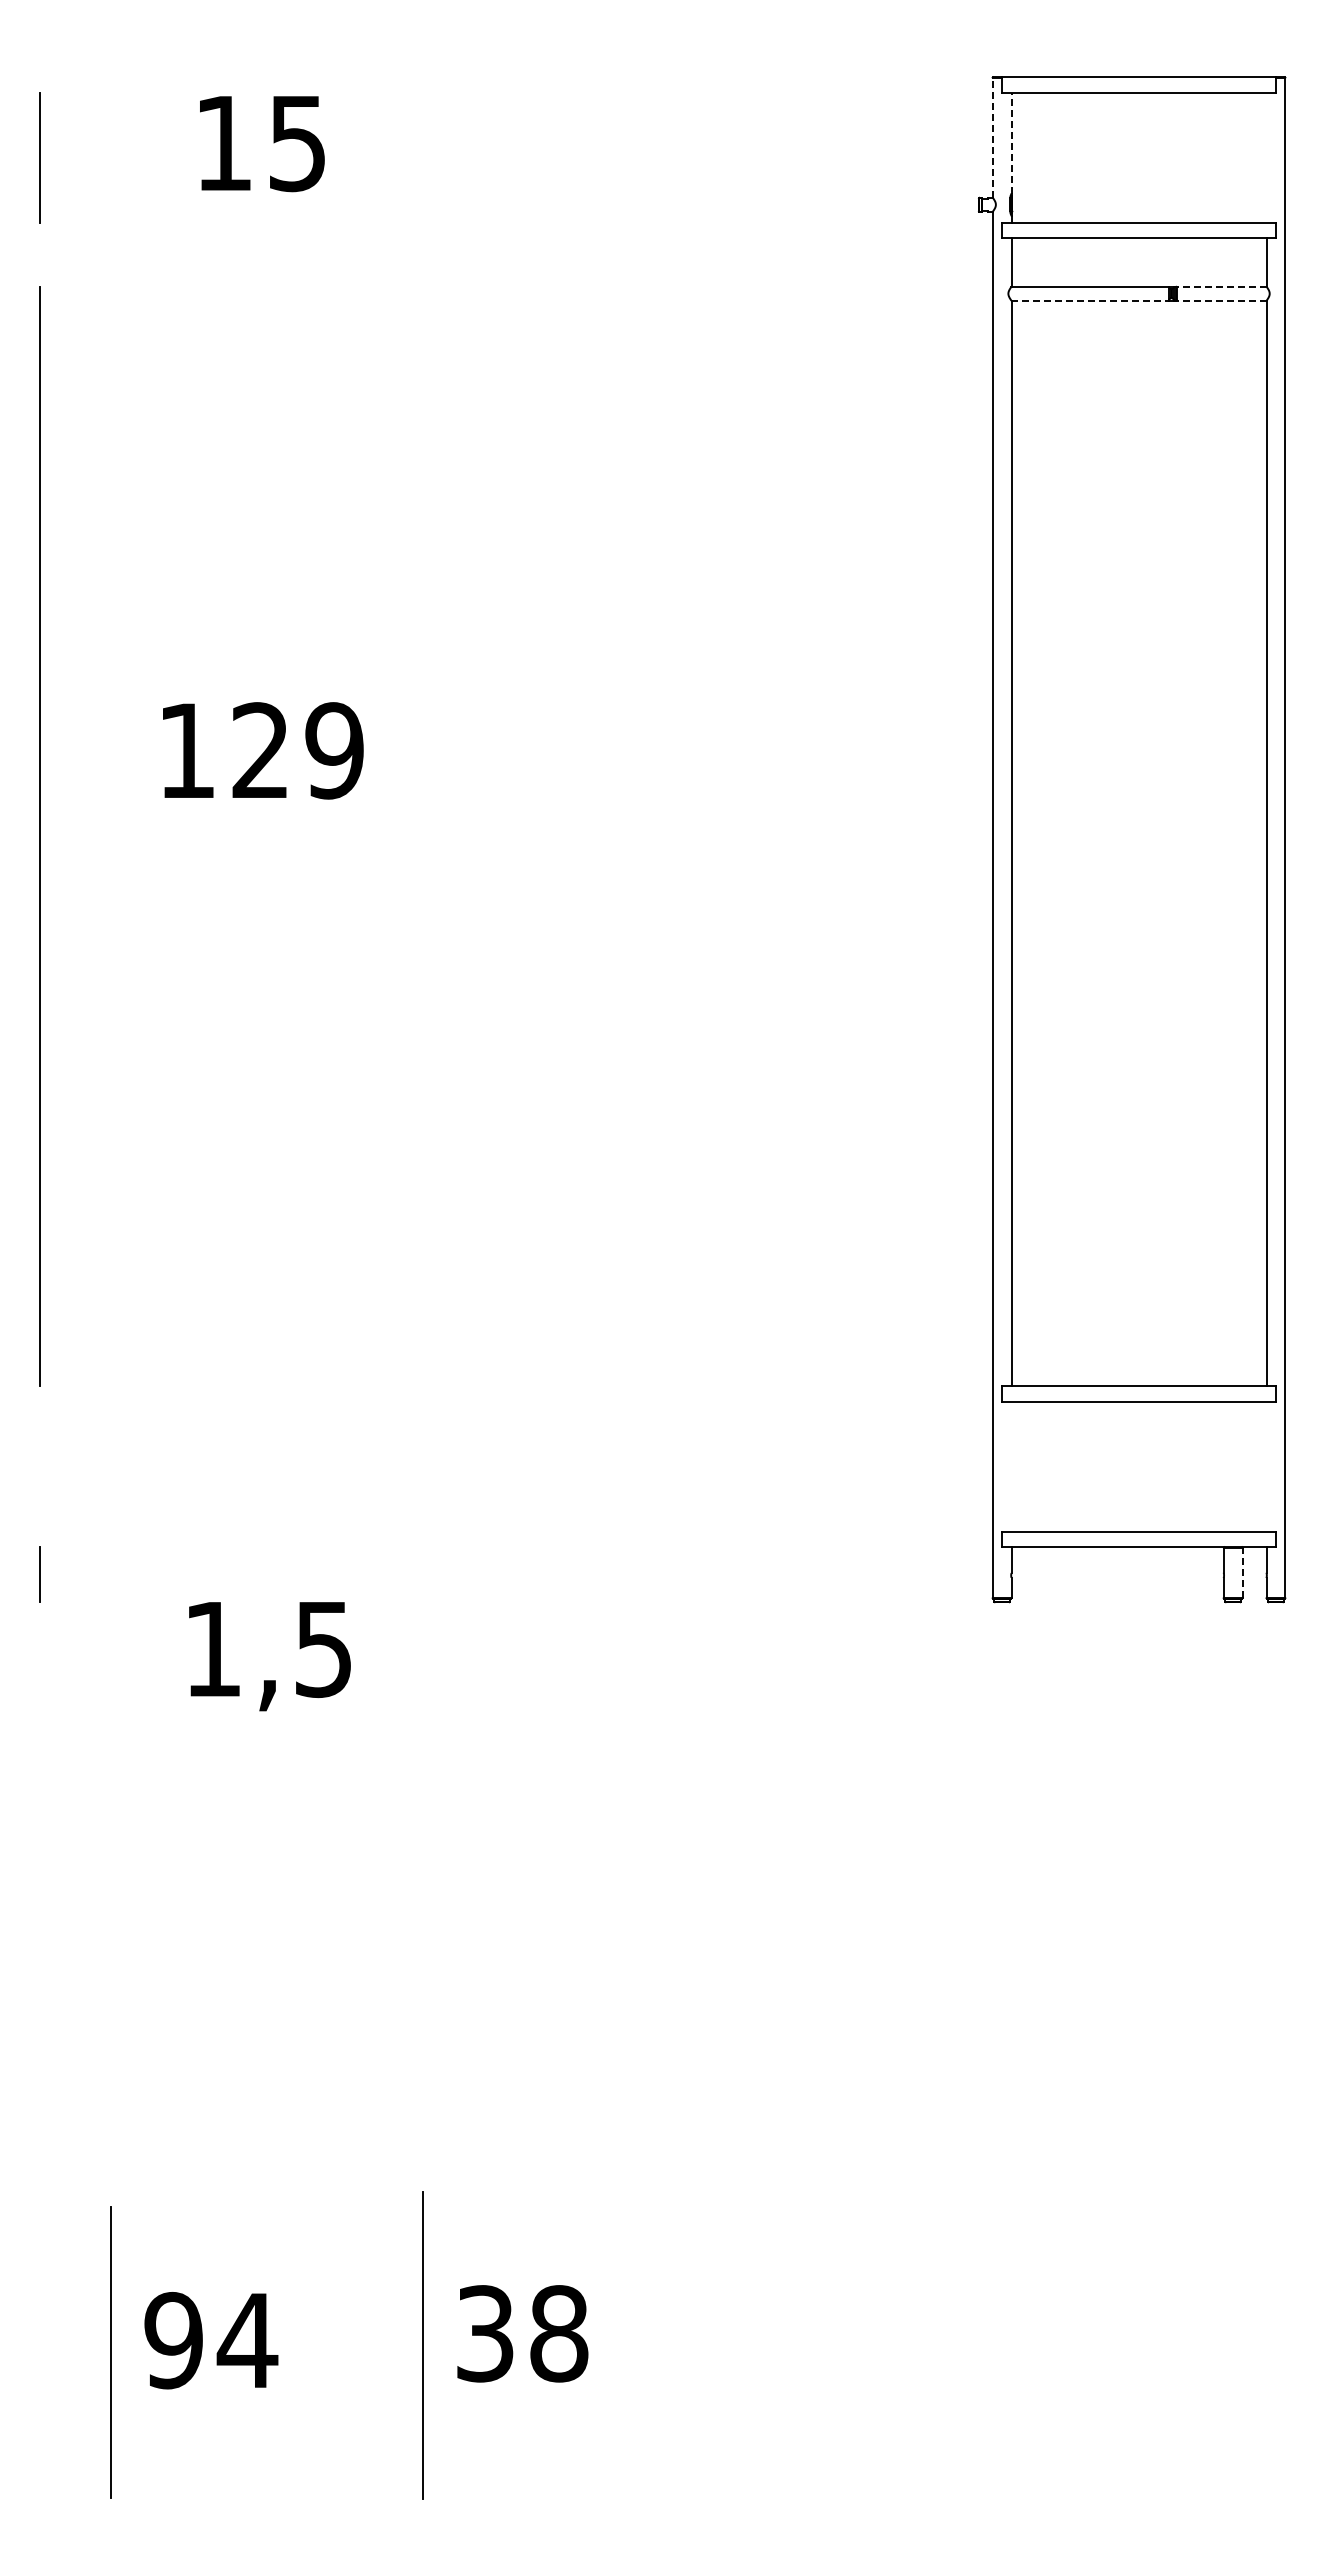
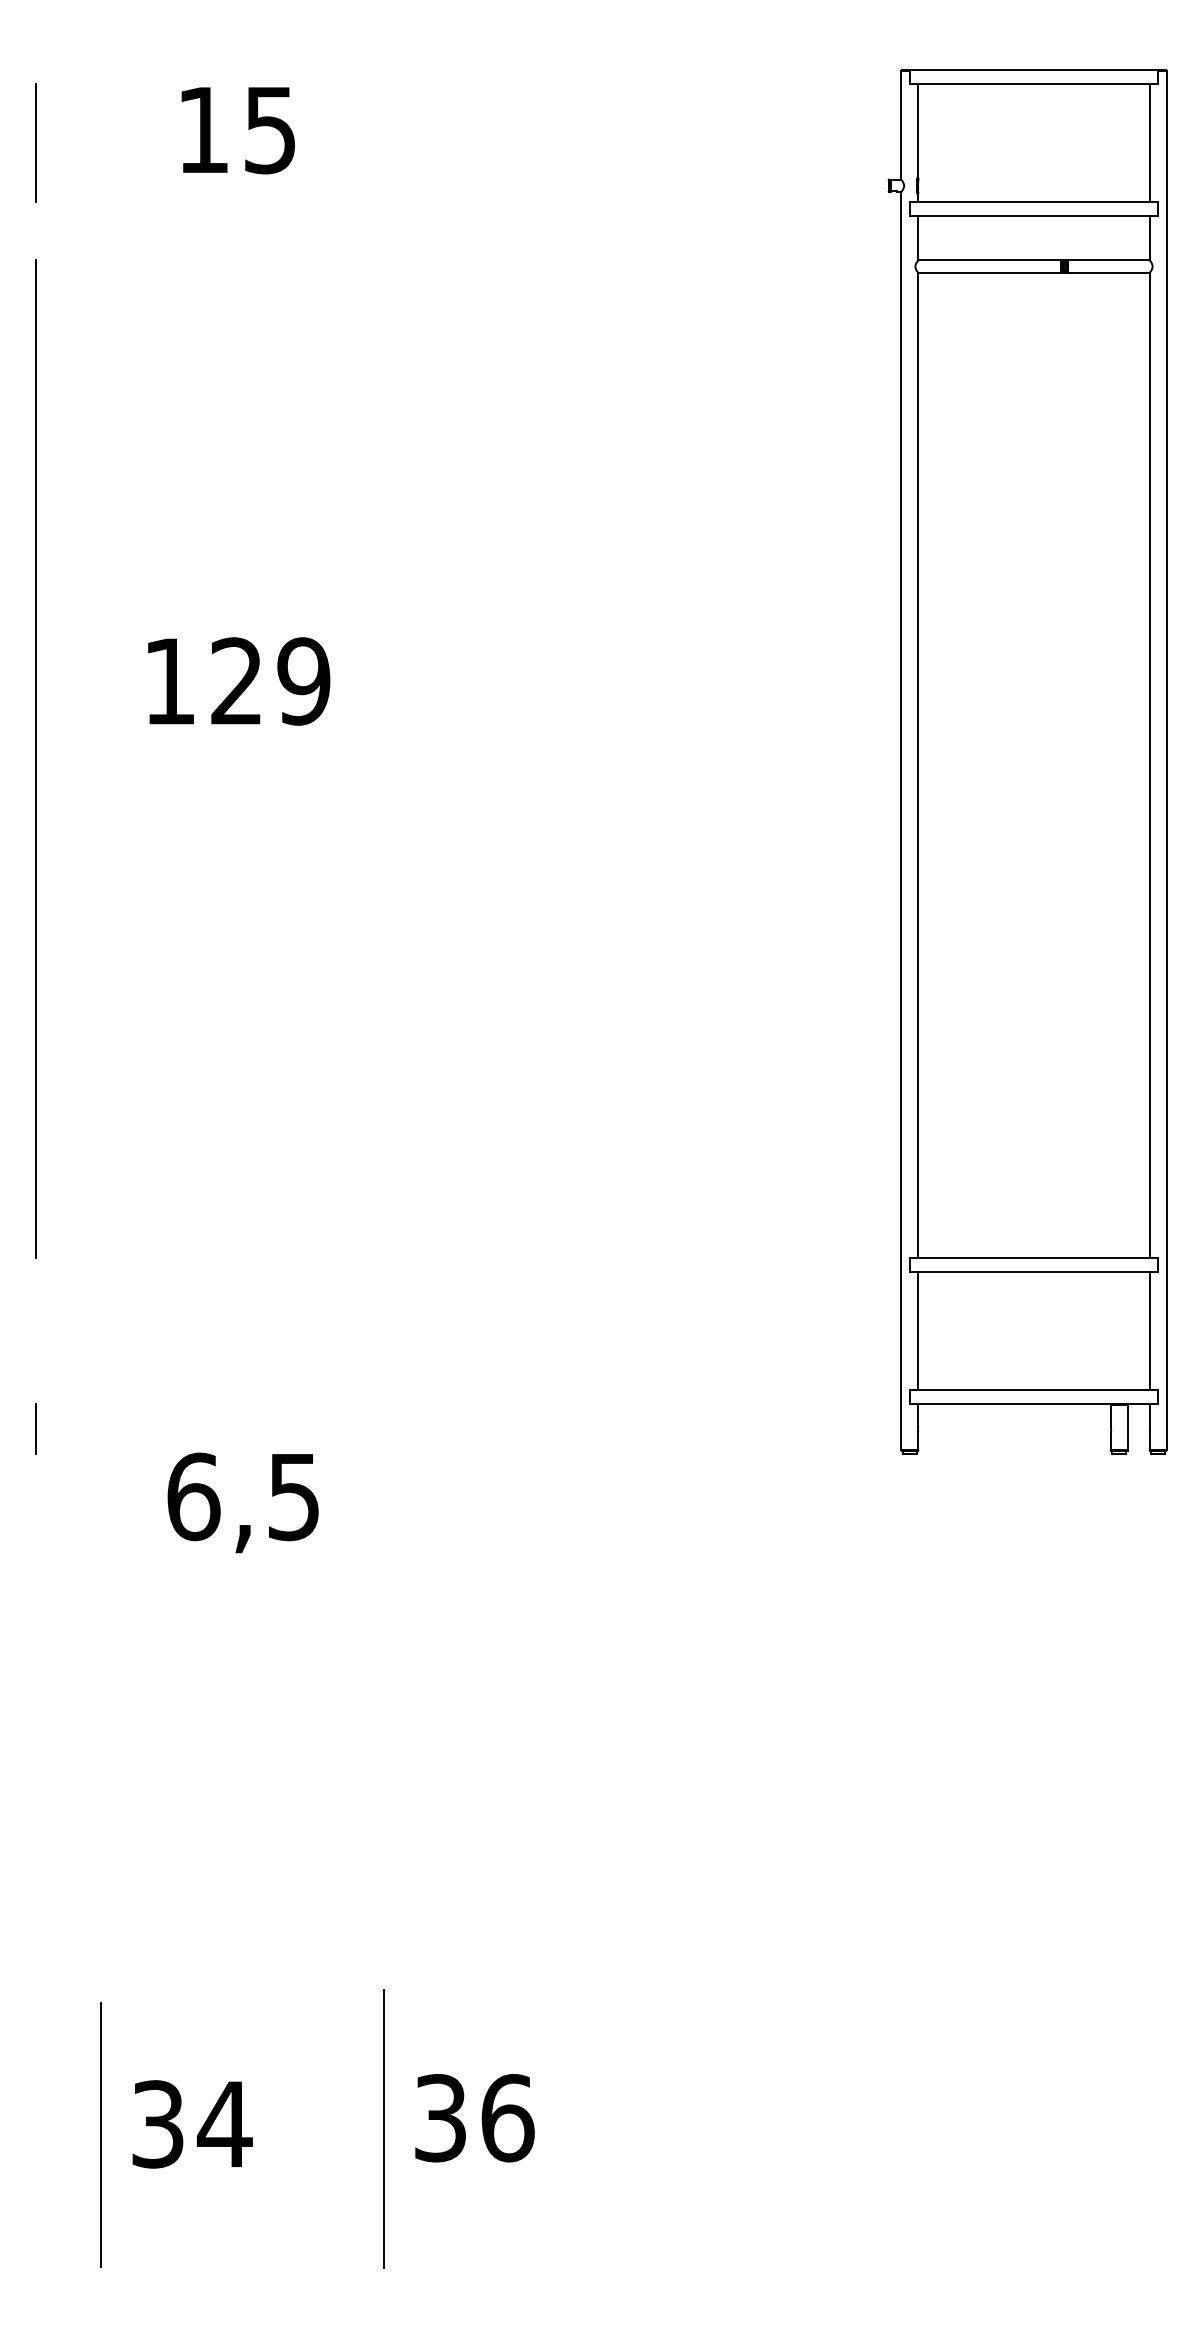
line: (992, 137) -> (901, 124), dashed -> solid
line: (1011, 142) -> (918, 129), dashed -> solid
line: (1266, 157) -> (1149, 142), added
line: (1220, 286) -> (1107, 260), dashed -> solid
line: (1090, 300) -> (989, 272), dashed -> solid
line: (1220, 300) -> (1107, 272), dashed -> solid
line: (1011, 1466) -> (918, 1331), added
line: (1266, 1466) -> (1149, 1331), added
line: (1242, 1572) -> (1127, 1427), dashed -> solid
text: (213, 1649) -> (193, 1497), 1,5 -> 6,5
text: (559, 2333) -> (508, 2117), 38 -> 36
text: (173, 2340) -> (157, 2124), 94 -> 34

